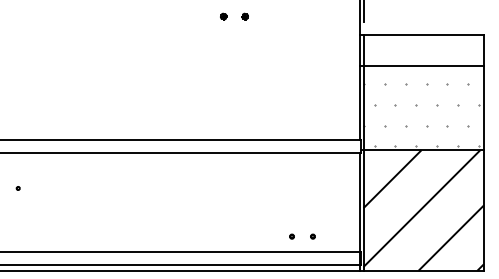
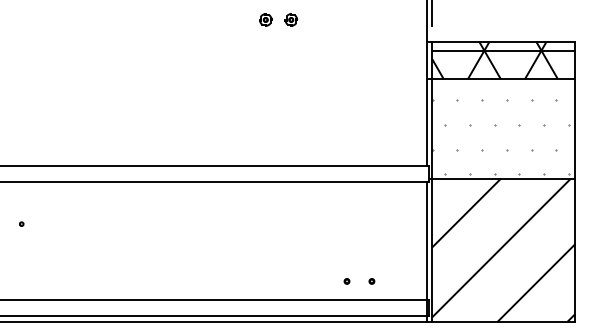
part: (223, 16) -> (265, 19), size x1.67
part: (245, 16) -> (291, 19), size x1.67
hatch: (423, 50) -> (503, 60), added

